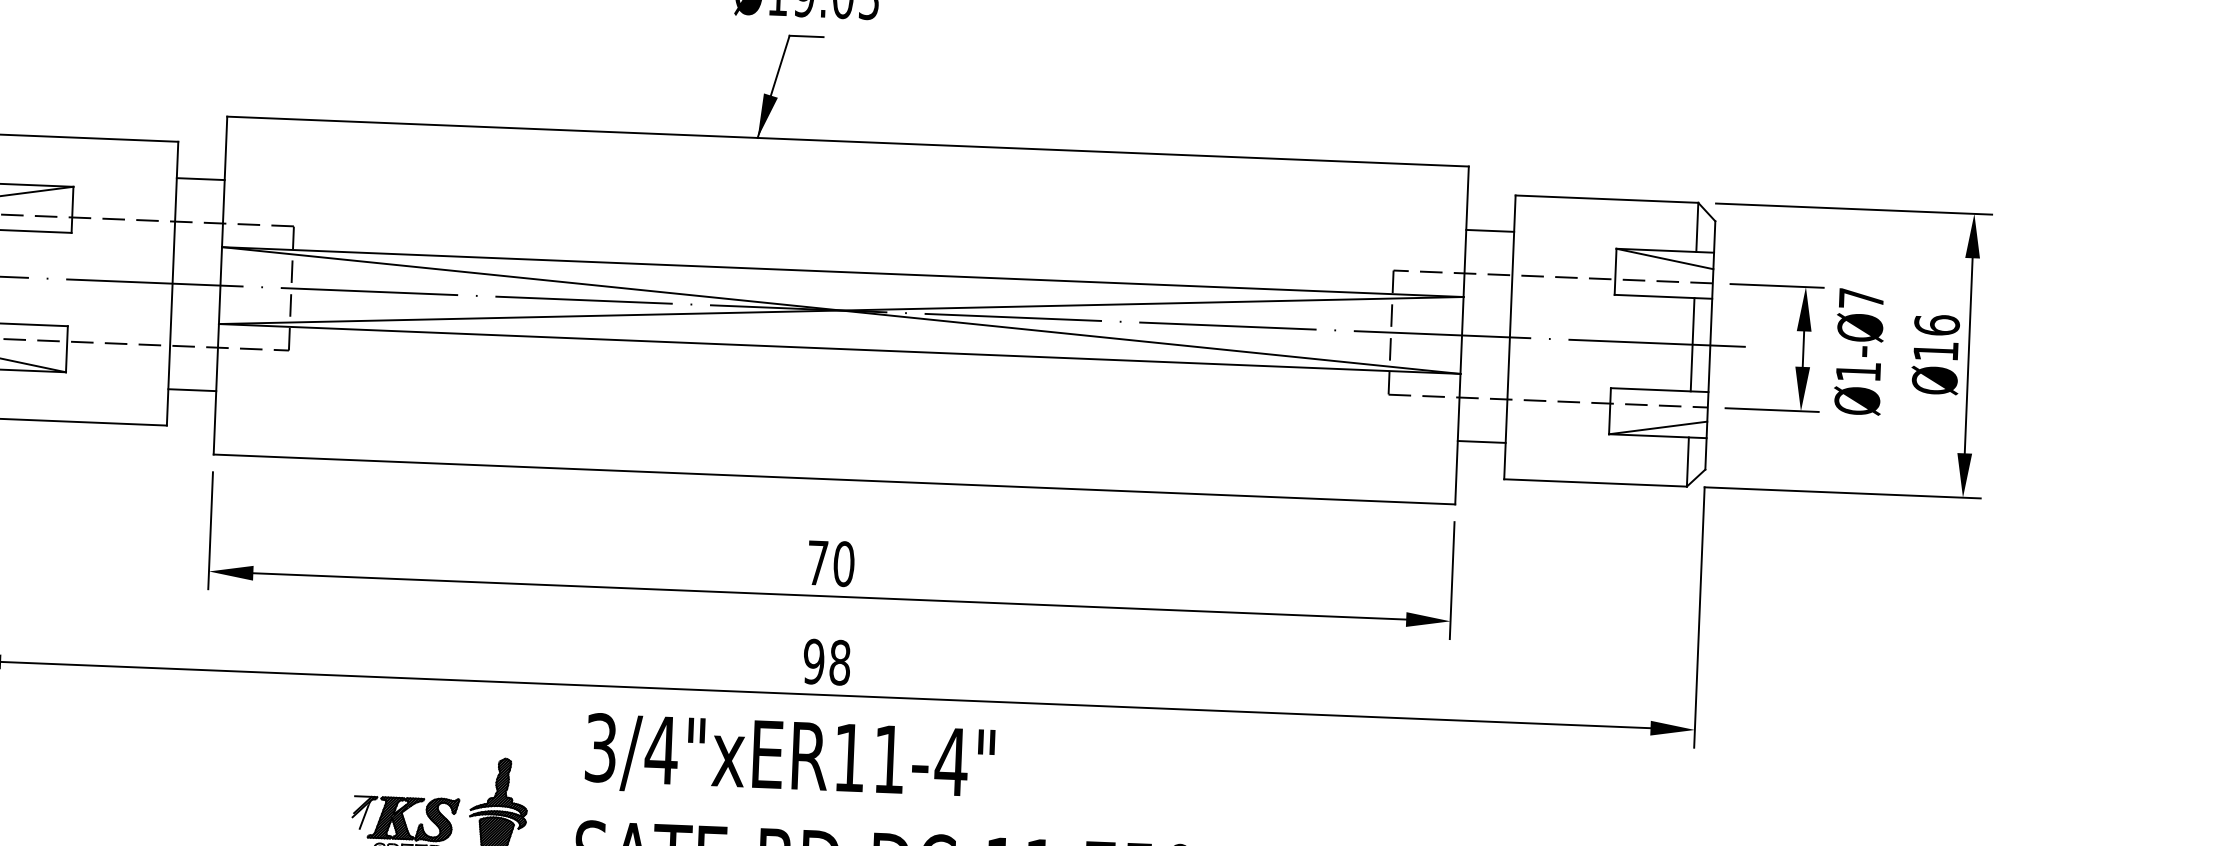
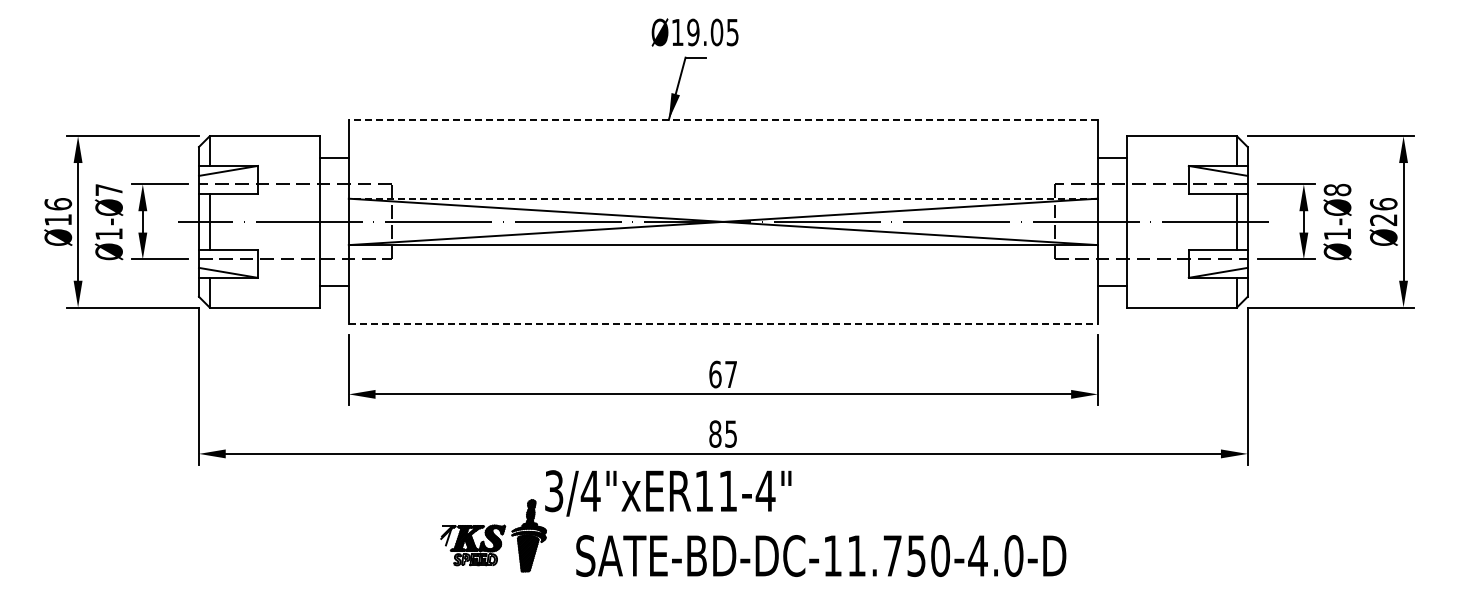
line: (848, 140) -> (723, 119), solid -> dashed
line: (843, 271) -> (723, 198), solid -> dashed
text: (1861, 297) -> (1337, 189), Ø1-Ø7 -> Ø1-Ø8
text: (1935, 350) -> (1383, 219), Ø16 -> Ø26
line: (834, 478) -> (723, 323), solid -> dashed
text: (831, 563) -> (723, 374), 70 -> 67
text: (827, 661) -> (723, 433), 98 -> 85
text: (790, 759) -> (668, 493), moved

